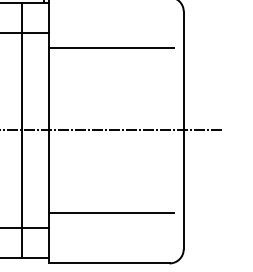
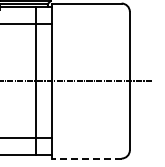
line: (111, 48) -> (87, 33), removed
line: (111, 211) -> (87, 128), removed
line: (109, 263) -> (86, 158), solid -> dashed

